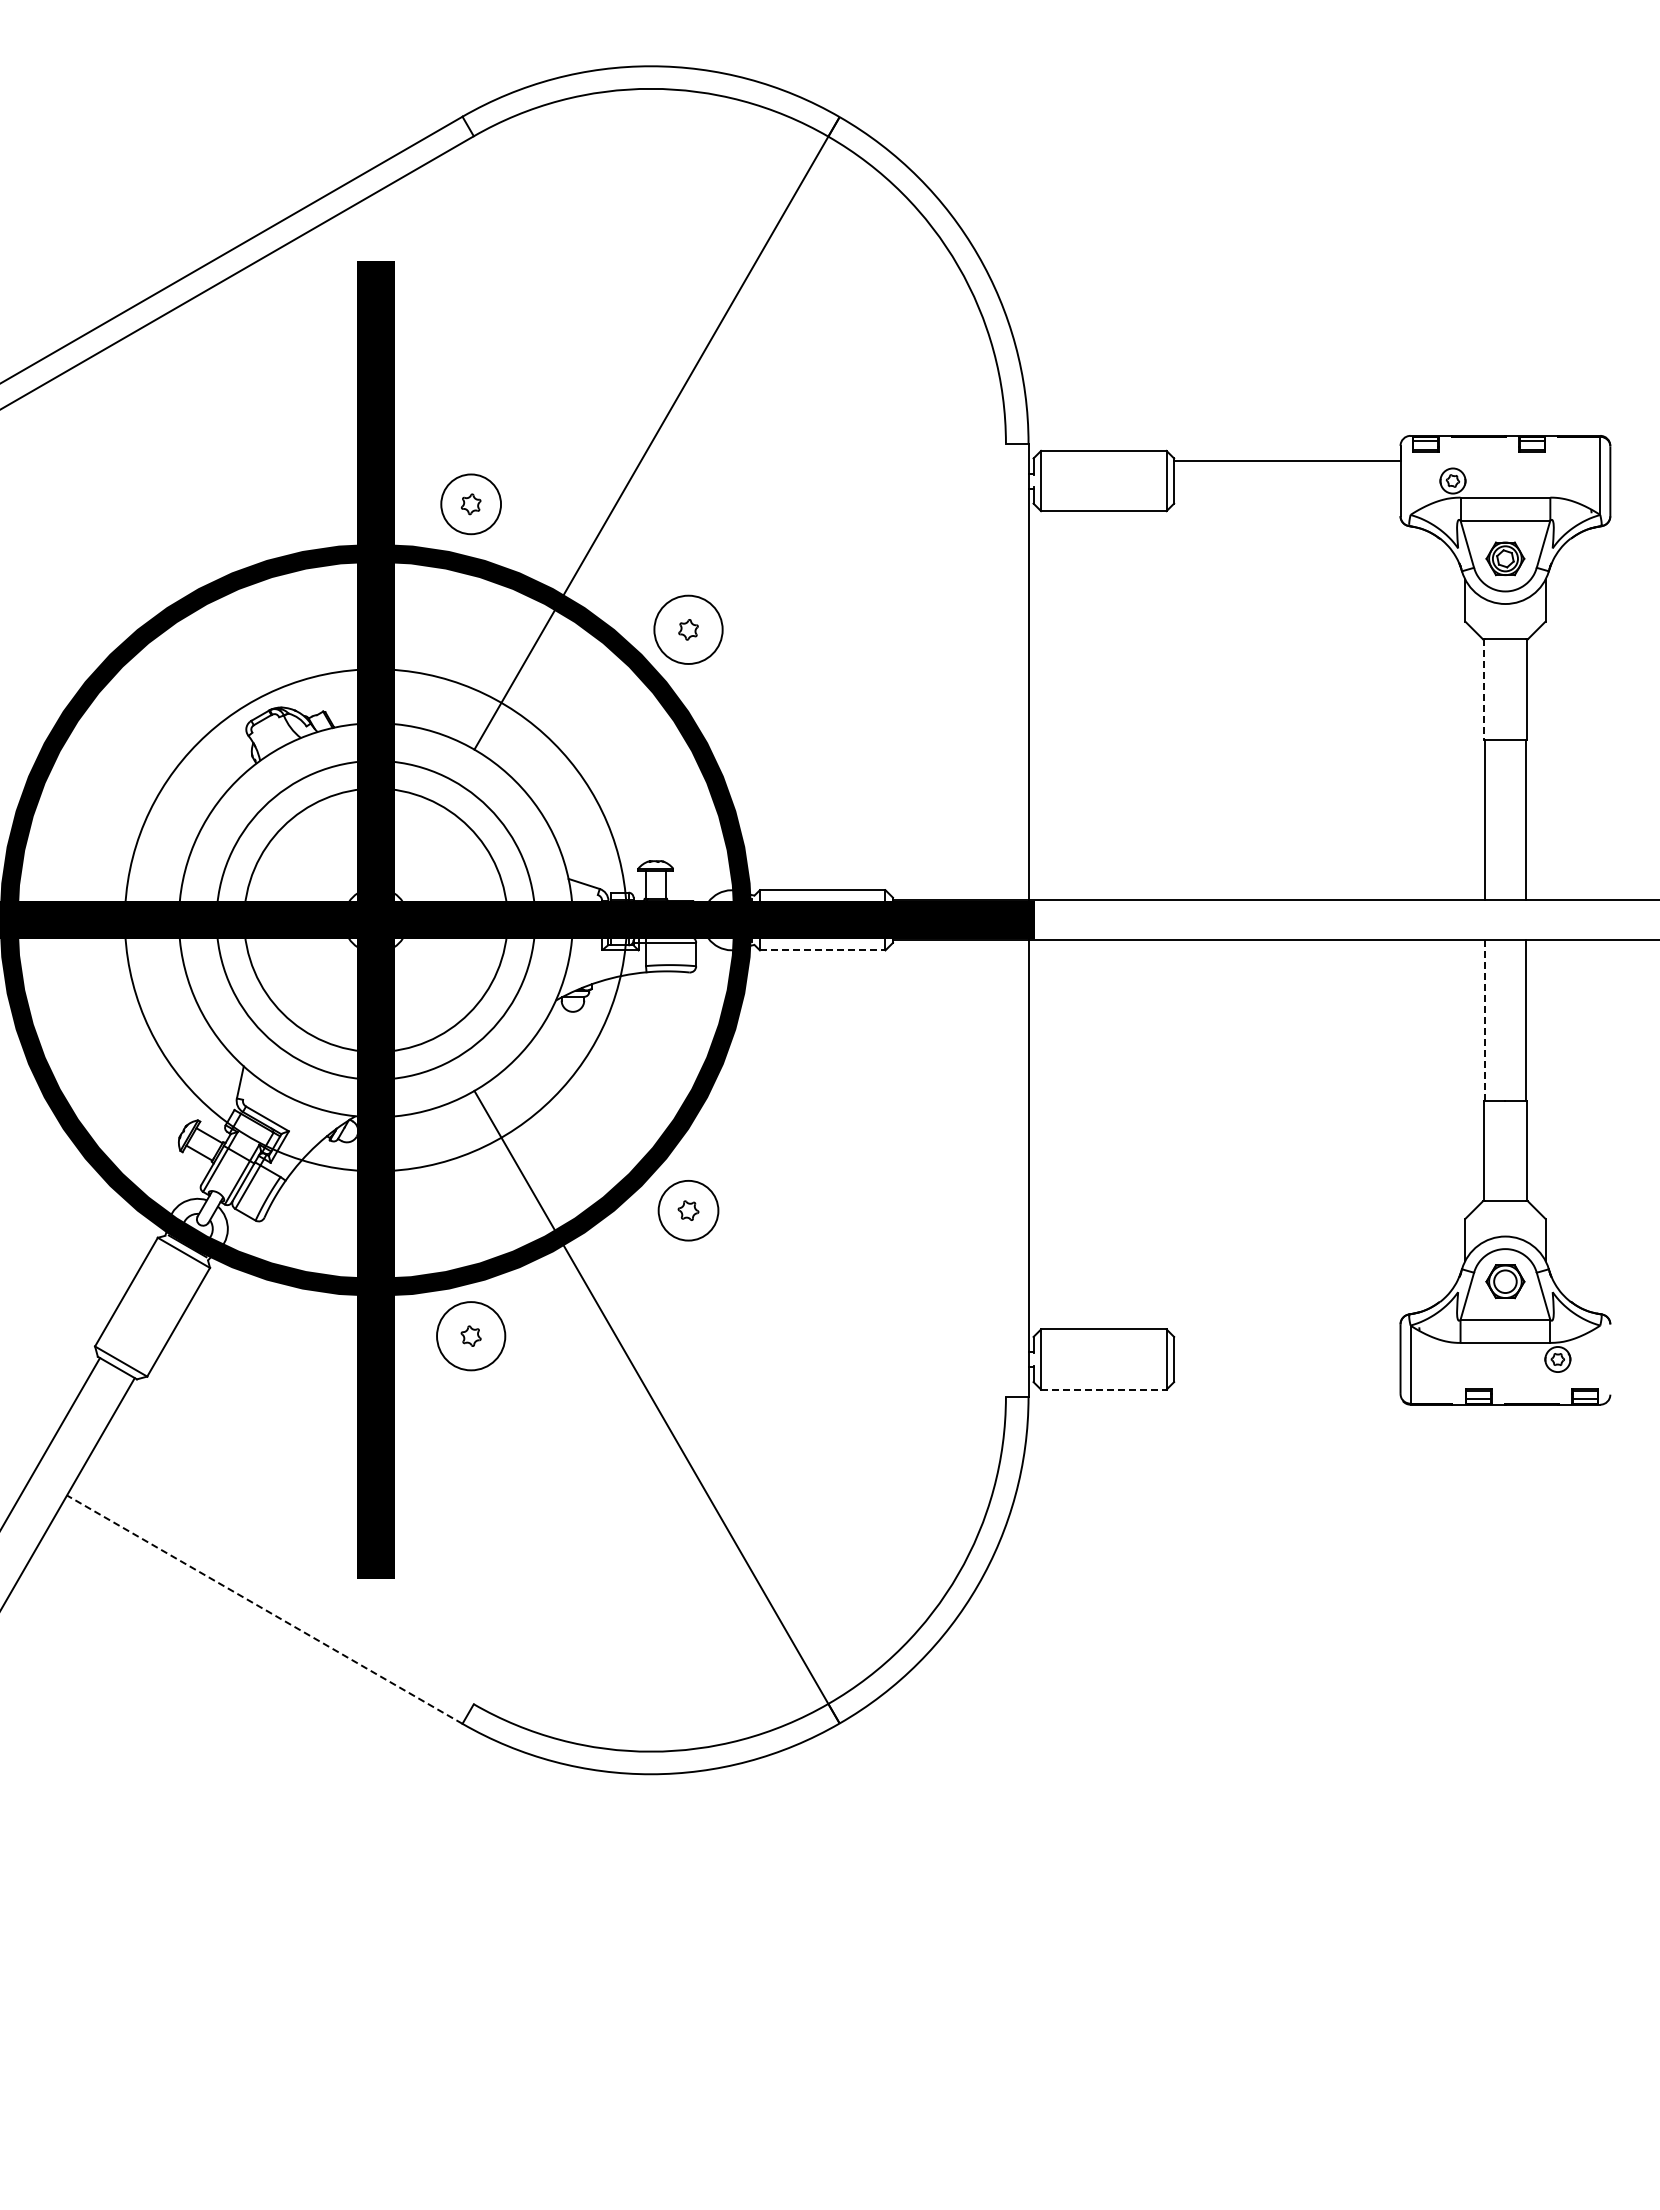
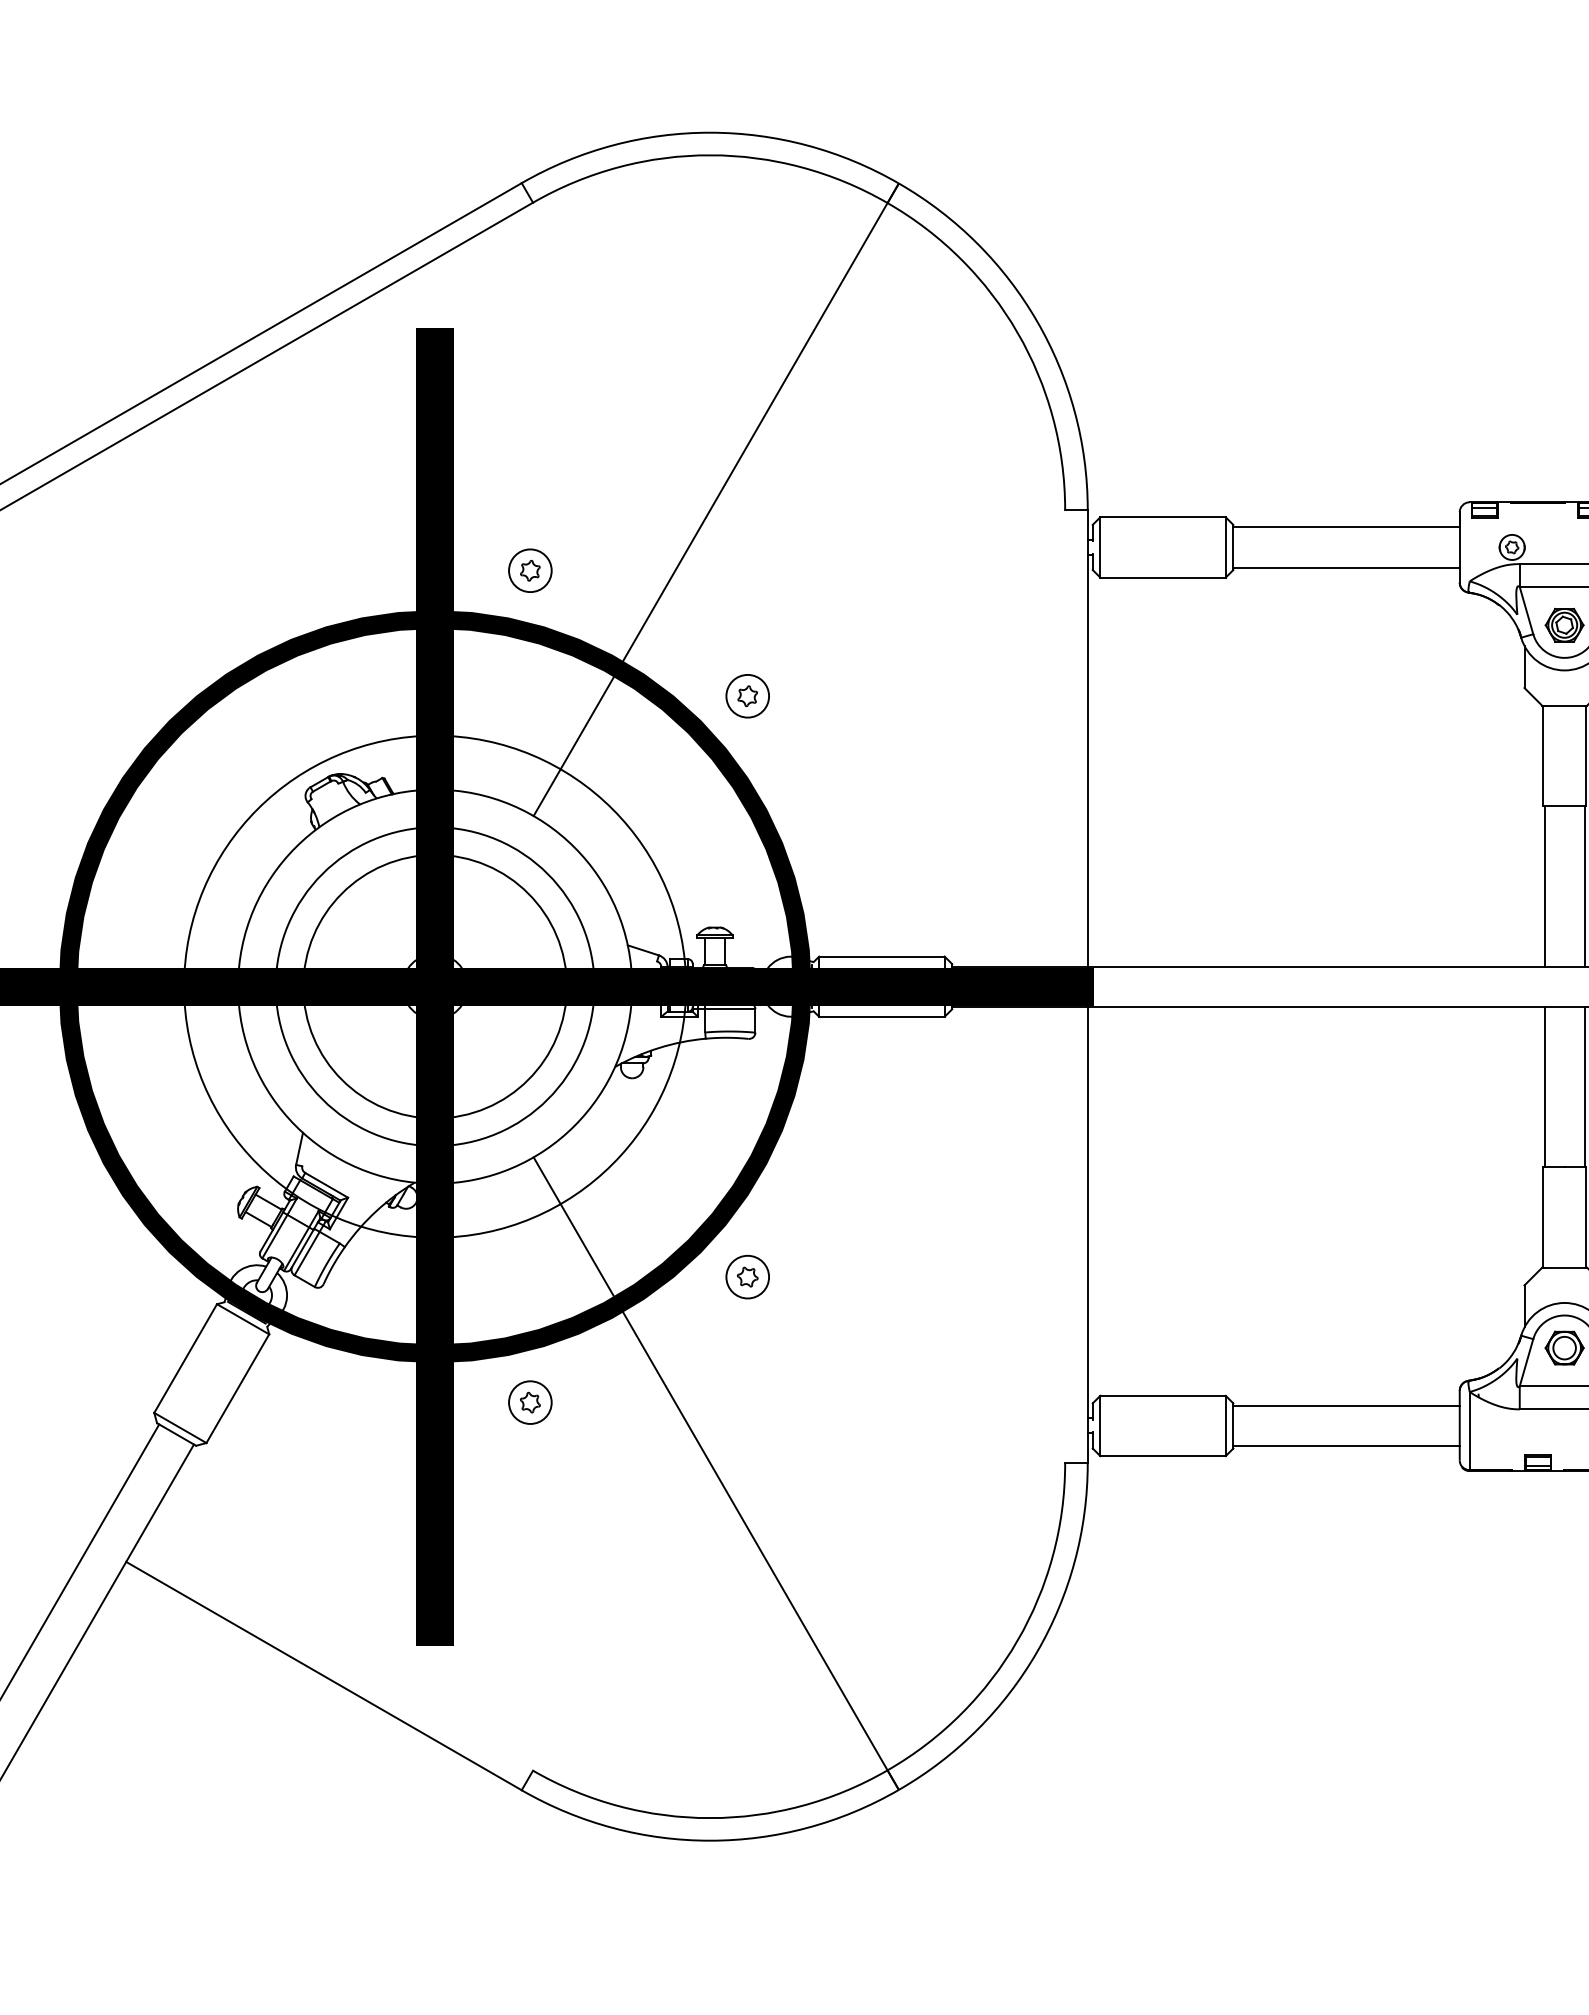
line: (1287, 501) -> (1346, 567), added
circle: (470, 504) -> (529, 570), size x0.71
circle: (688, 629) -> (747, 695), size x0.62
line: (1484, 689) -> (1543, 755), dashed -> solid
line: (822, 950) -> (881, 1016), dashed -> solid
line: (1485, 1021) -> (1544, 1087), dashed -> solid
circle: (688, 1210) -> (747, 1276), size x0.71
circle: (470, 1335) -> (529, 1401), size x0.62
line: (1287, 1339) -> (1346, 1405), added
line: (1287, 1379) -> (1346, 1445), added
line: (1103, 1389) -> (1162, 1455), dashed -> solid
line: (264, 1609) -> (323, 1675), dashed -> solid

